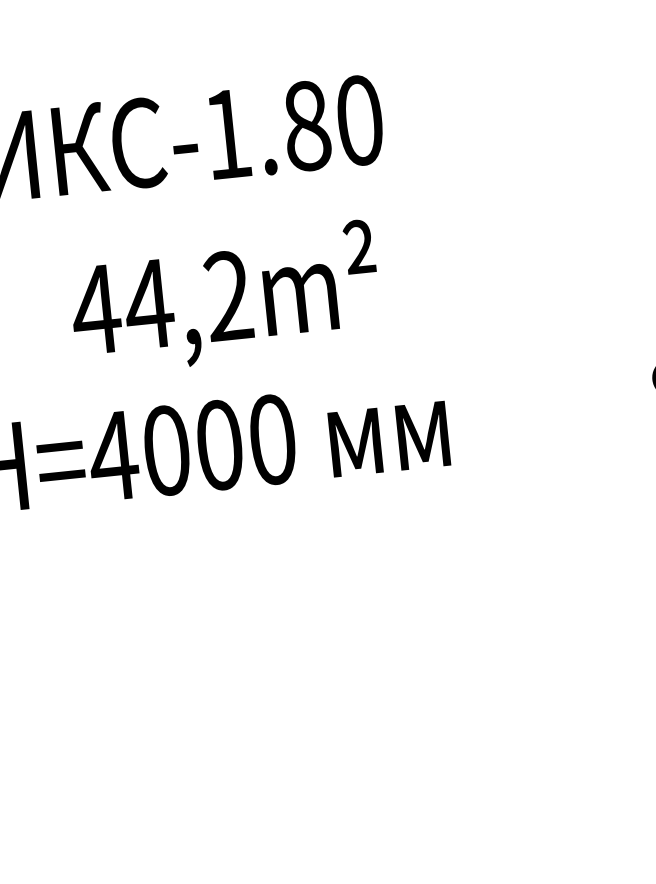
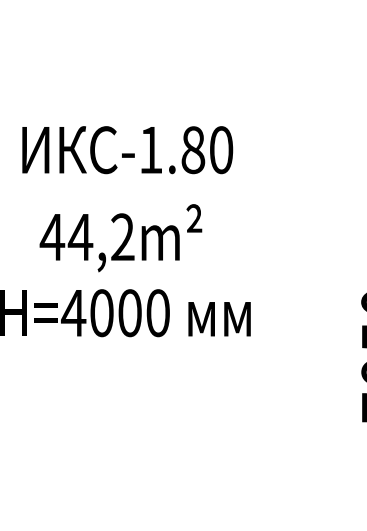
text: (224, 298) -> (120, 238), moved

